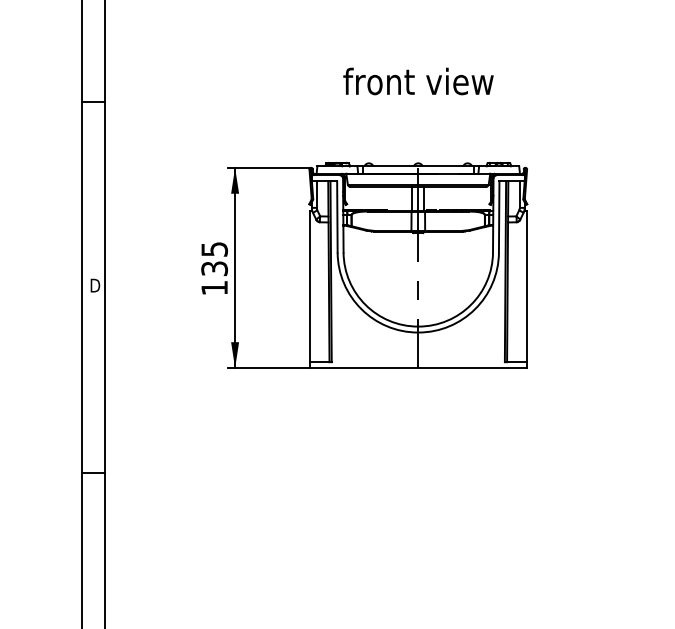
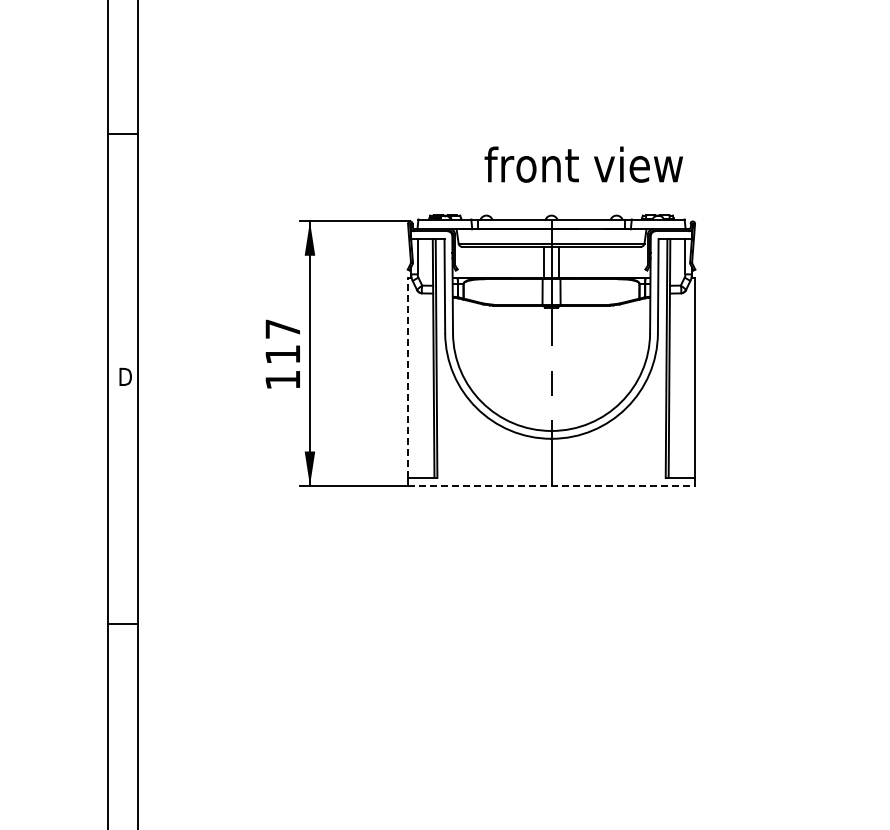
text: (418, 81) -> (583, 164), moved
text: (214, 258) -> (282, 341), 135 -> 117
line: (309, 286) -> (408, 378), solid -> dashed
line: (419, 367) -> (552, 485), solid -> dashed

